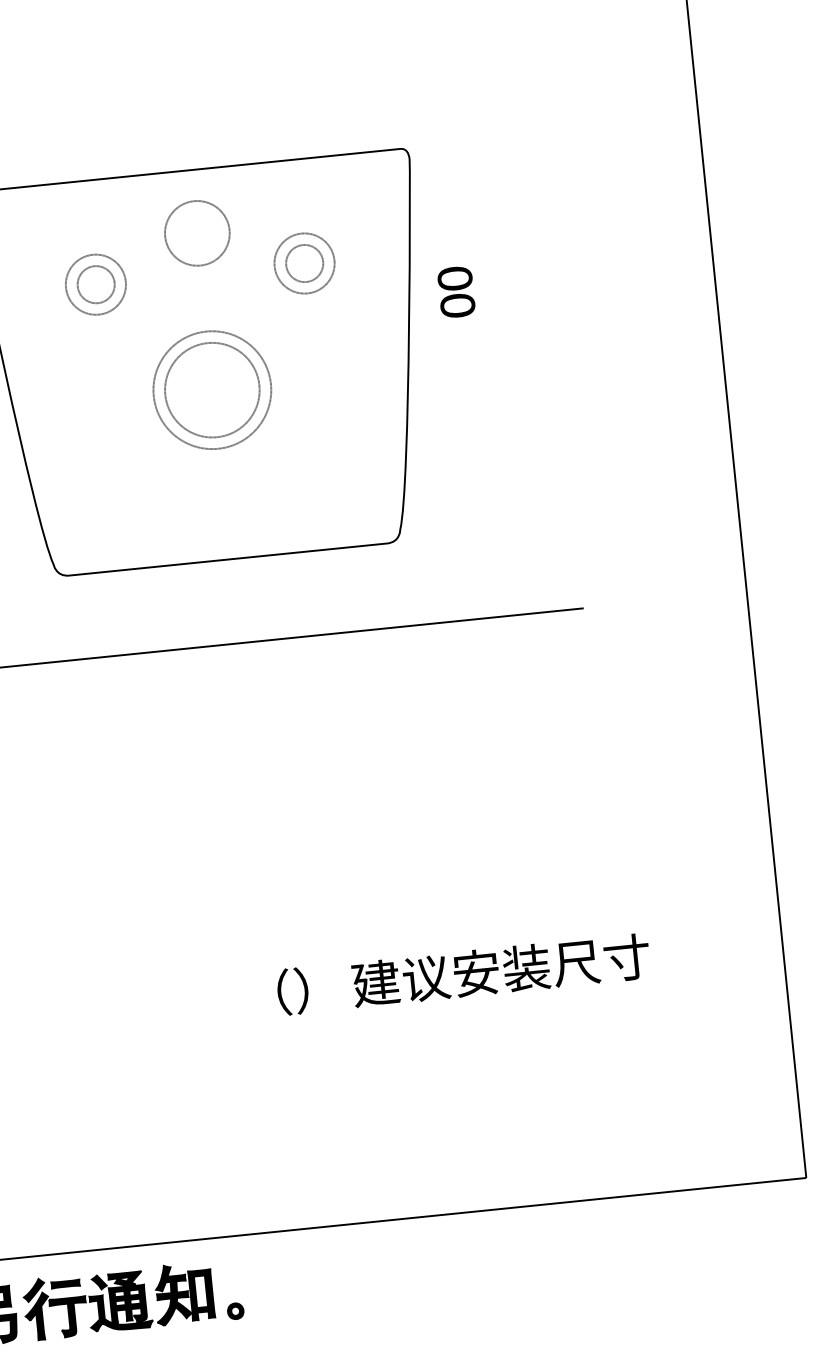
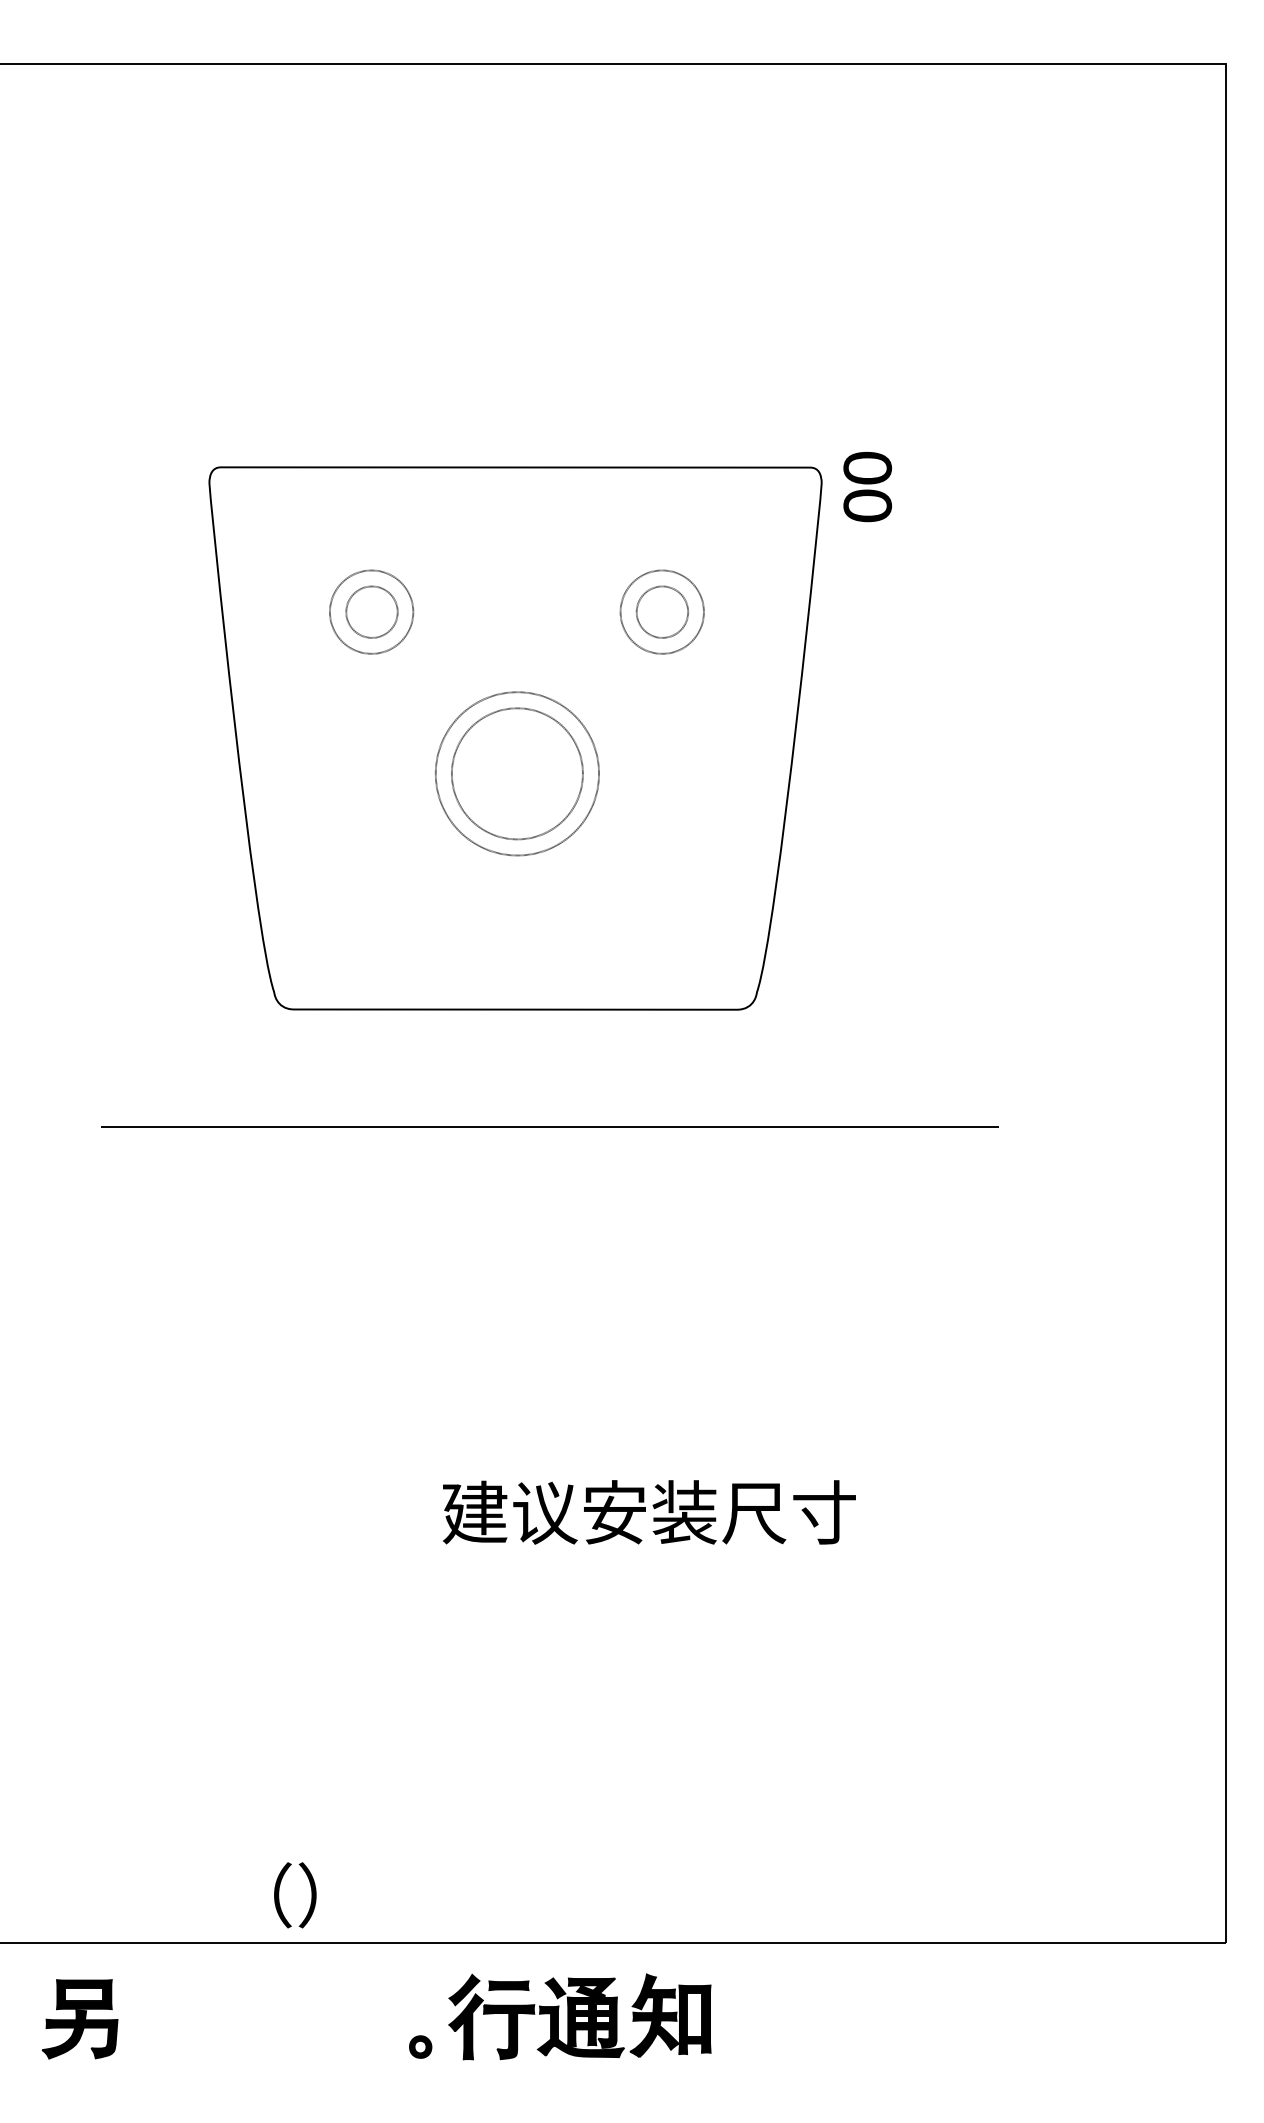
part: (197, 233) -> (518, 555), removed
part: (456, 292) -> (867, 487), moved
text: (501, 970) -> (649, 1512), moved
text: (293, 991) -> (295, 1895), moved
part: (118, 1301) -> (579, 2016), moved

